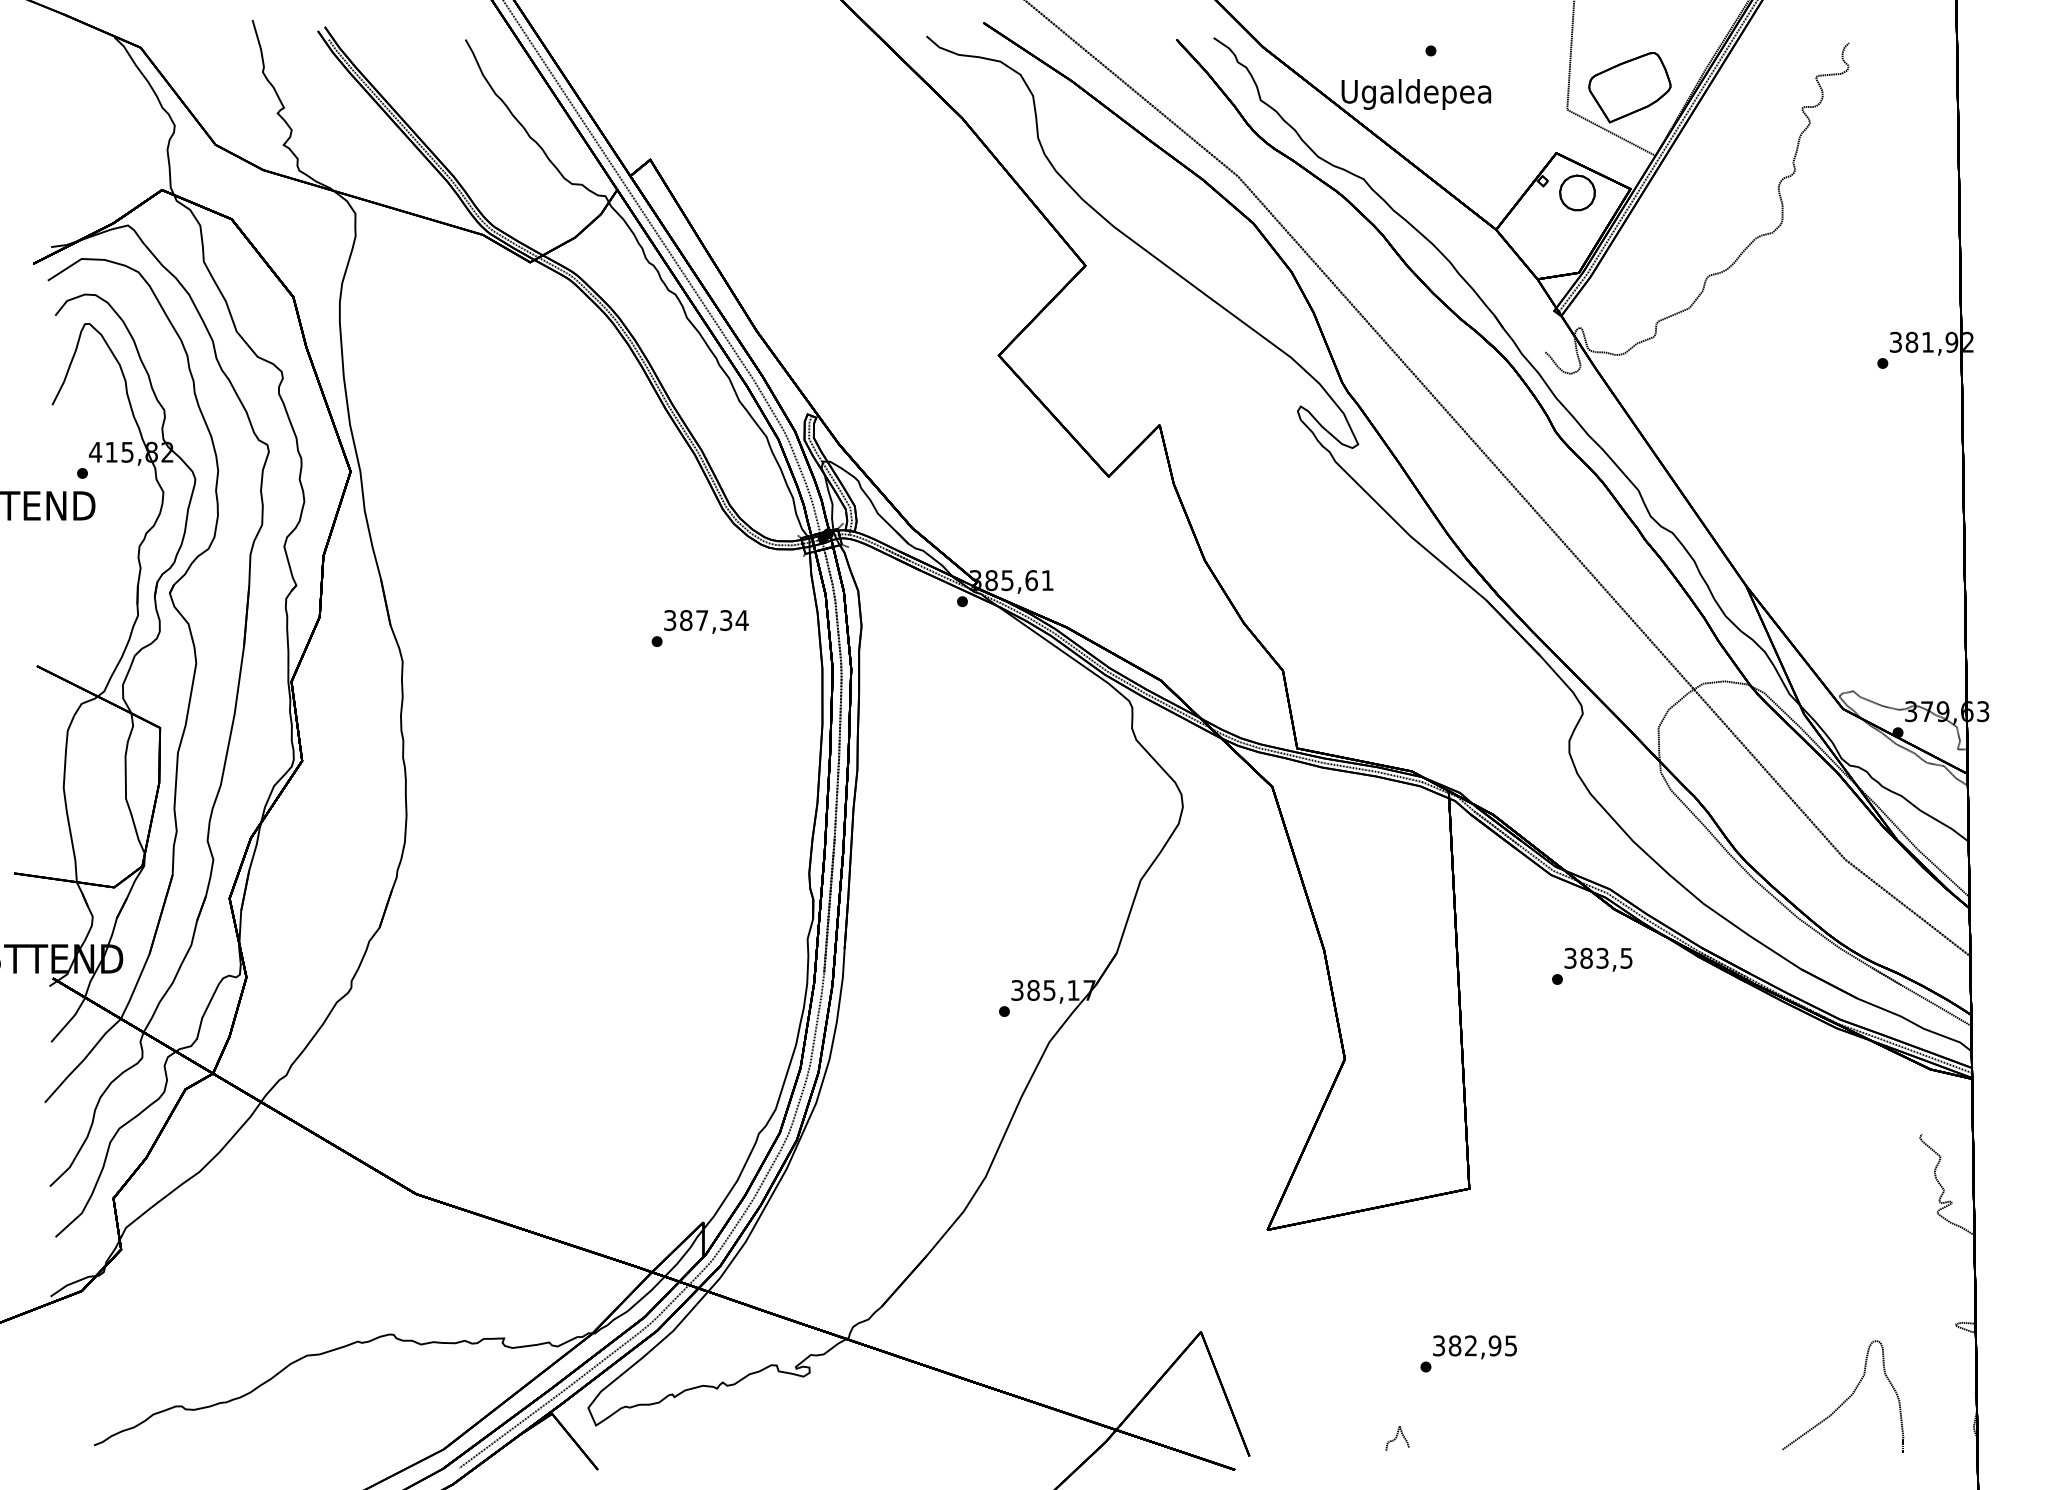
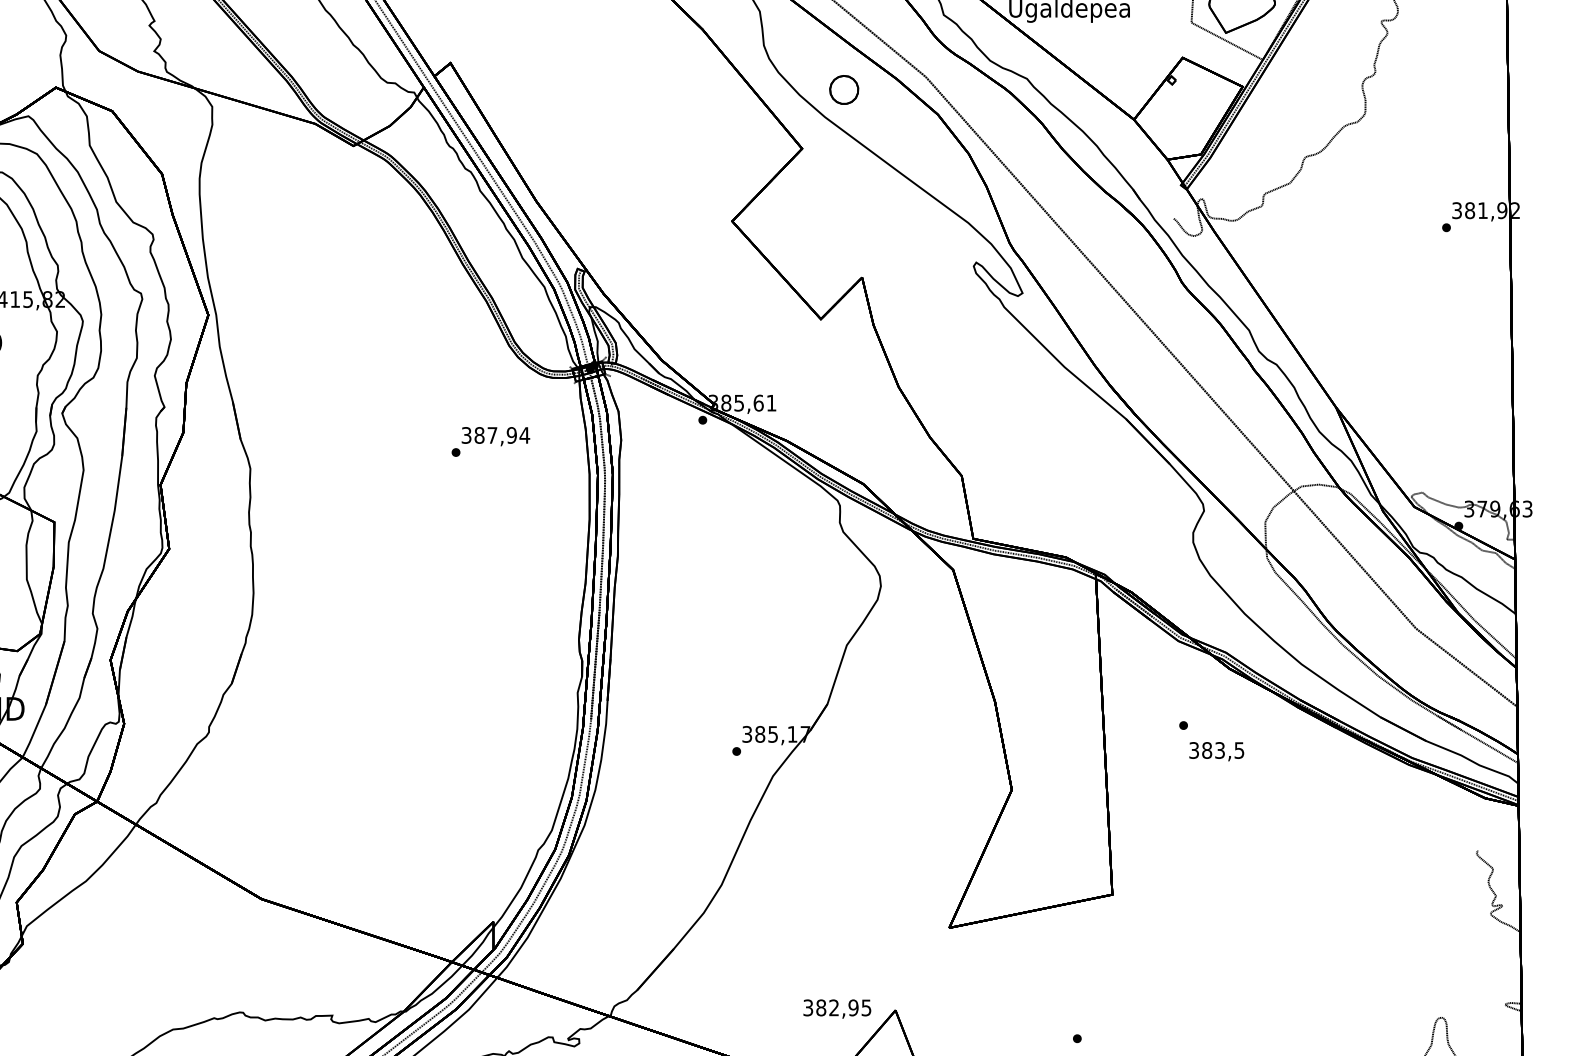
part: (1577, 192) -> (844, 89), moved
text: (726, 620) -> (512, 435), 387,34 -> 387,94
text: (1598, 959) -> (1216, 751), moved
text: (1474, 1347) -> (836, 1009), moved

